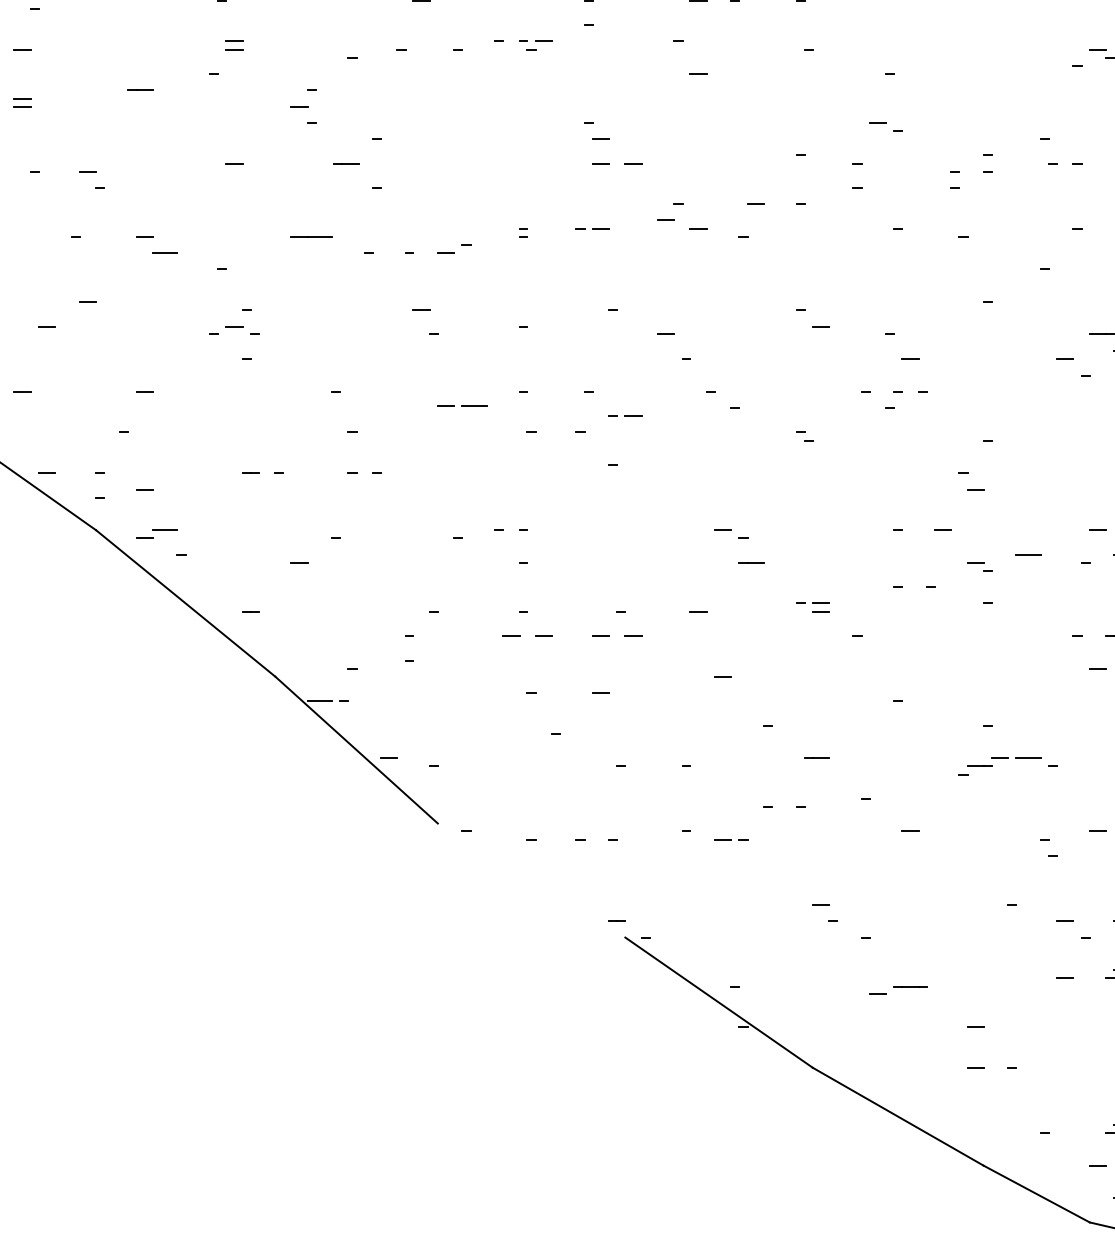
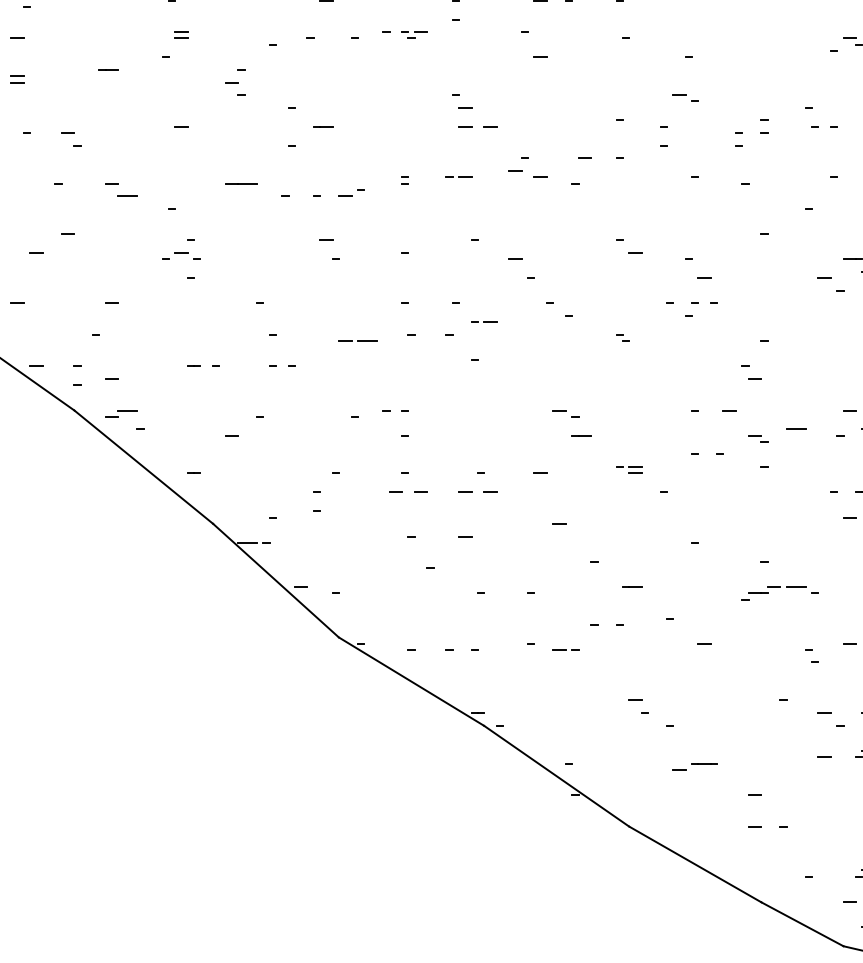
line: (346, 163) -> (323, 126), moved
line: (461, 404) -> (357, 340), moved
line: (531, 880) -> (411, 681), added

